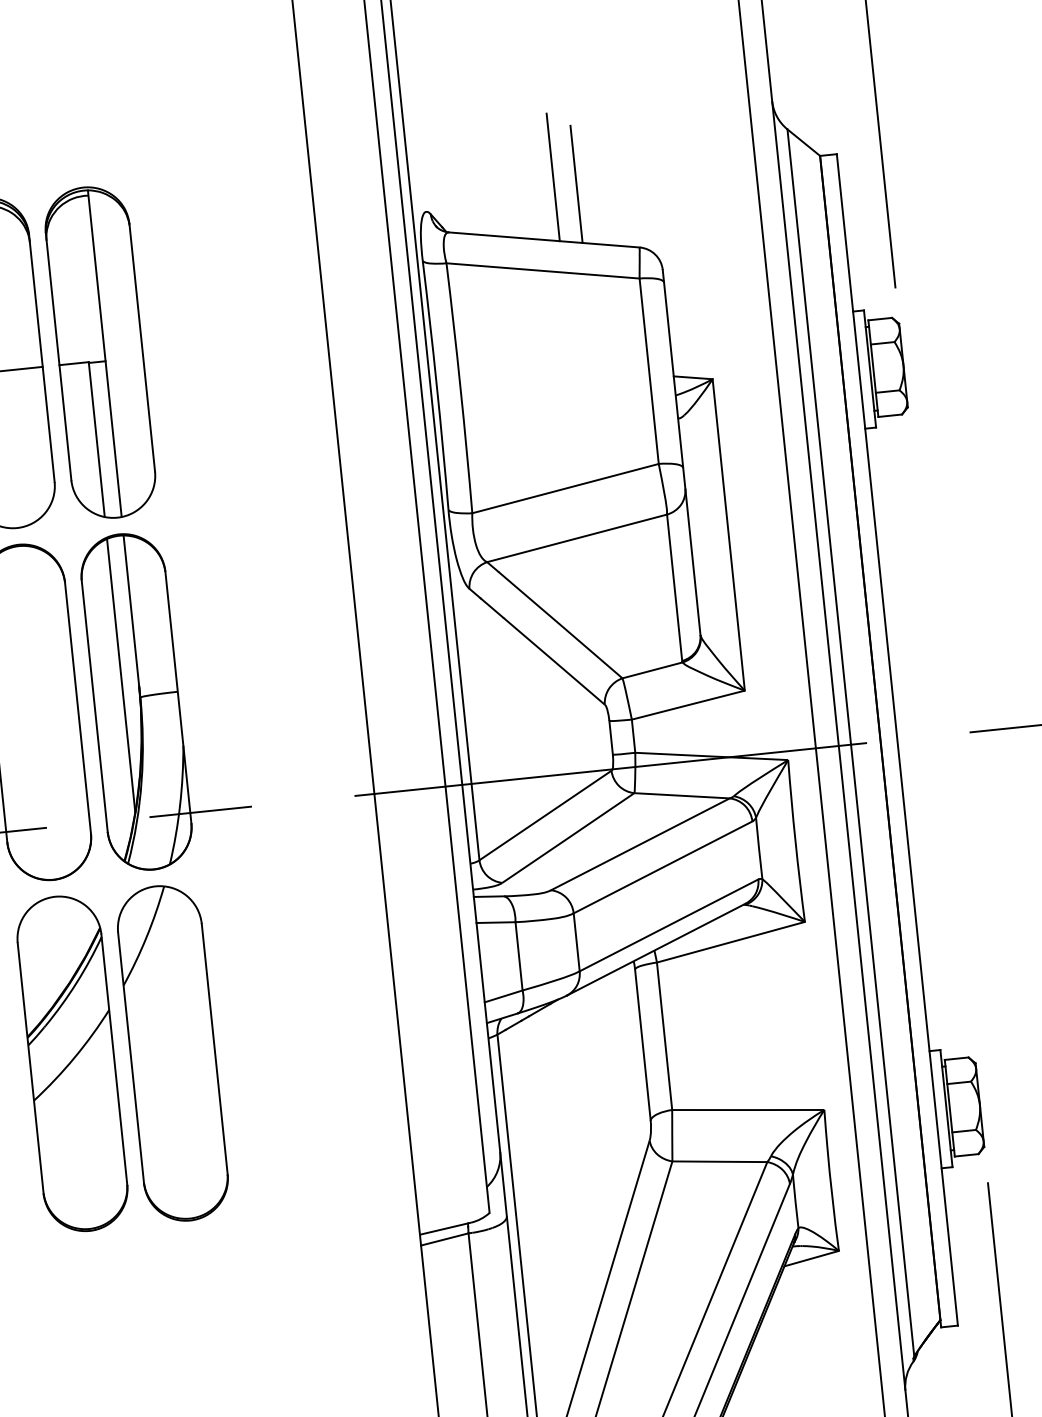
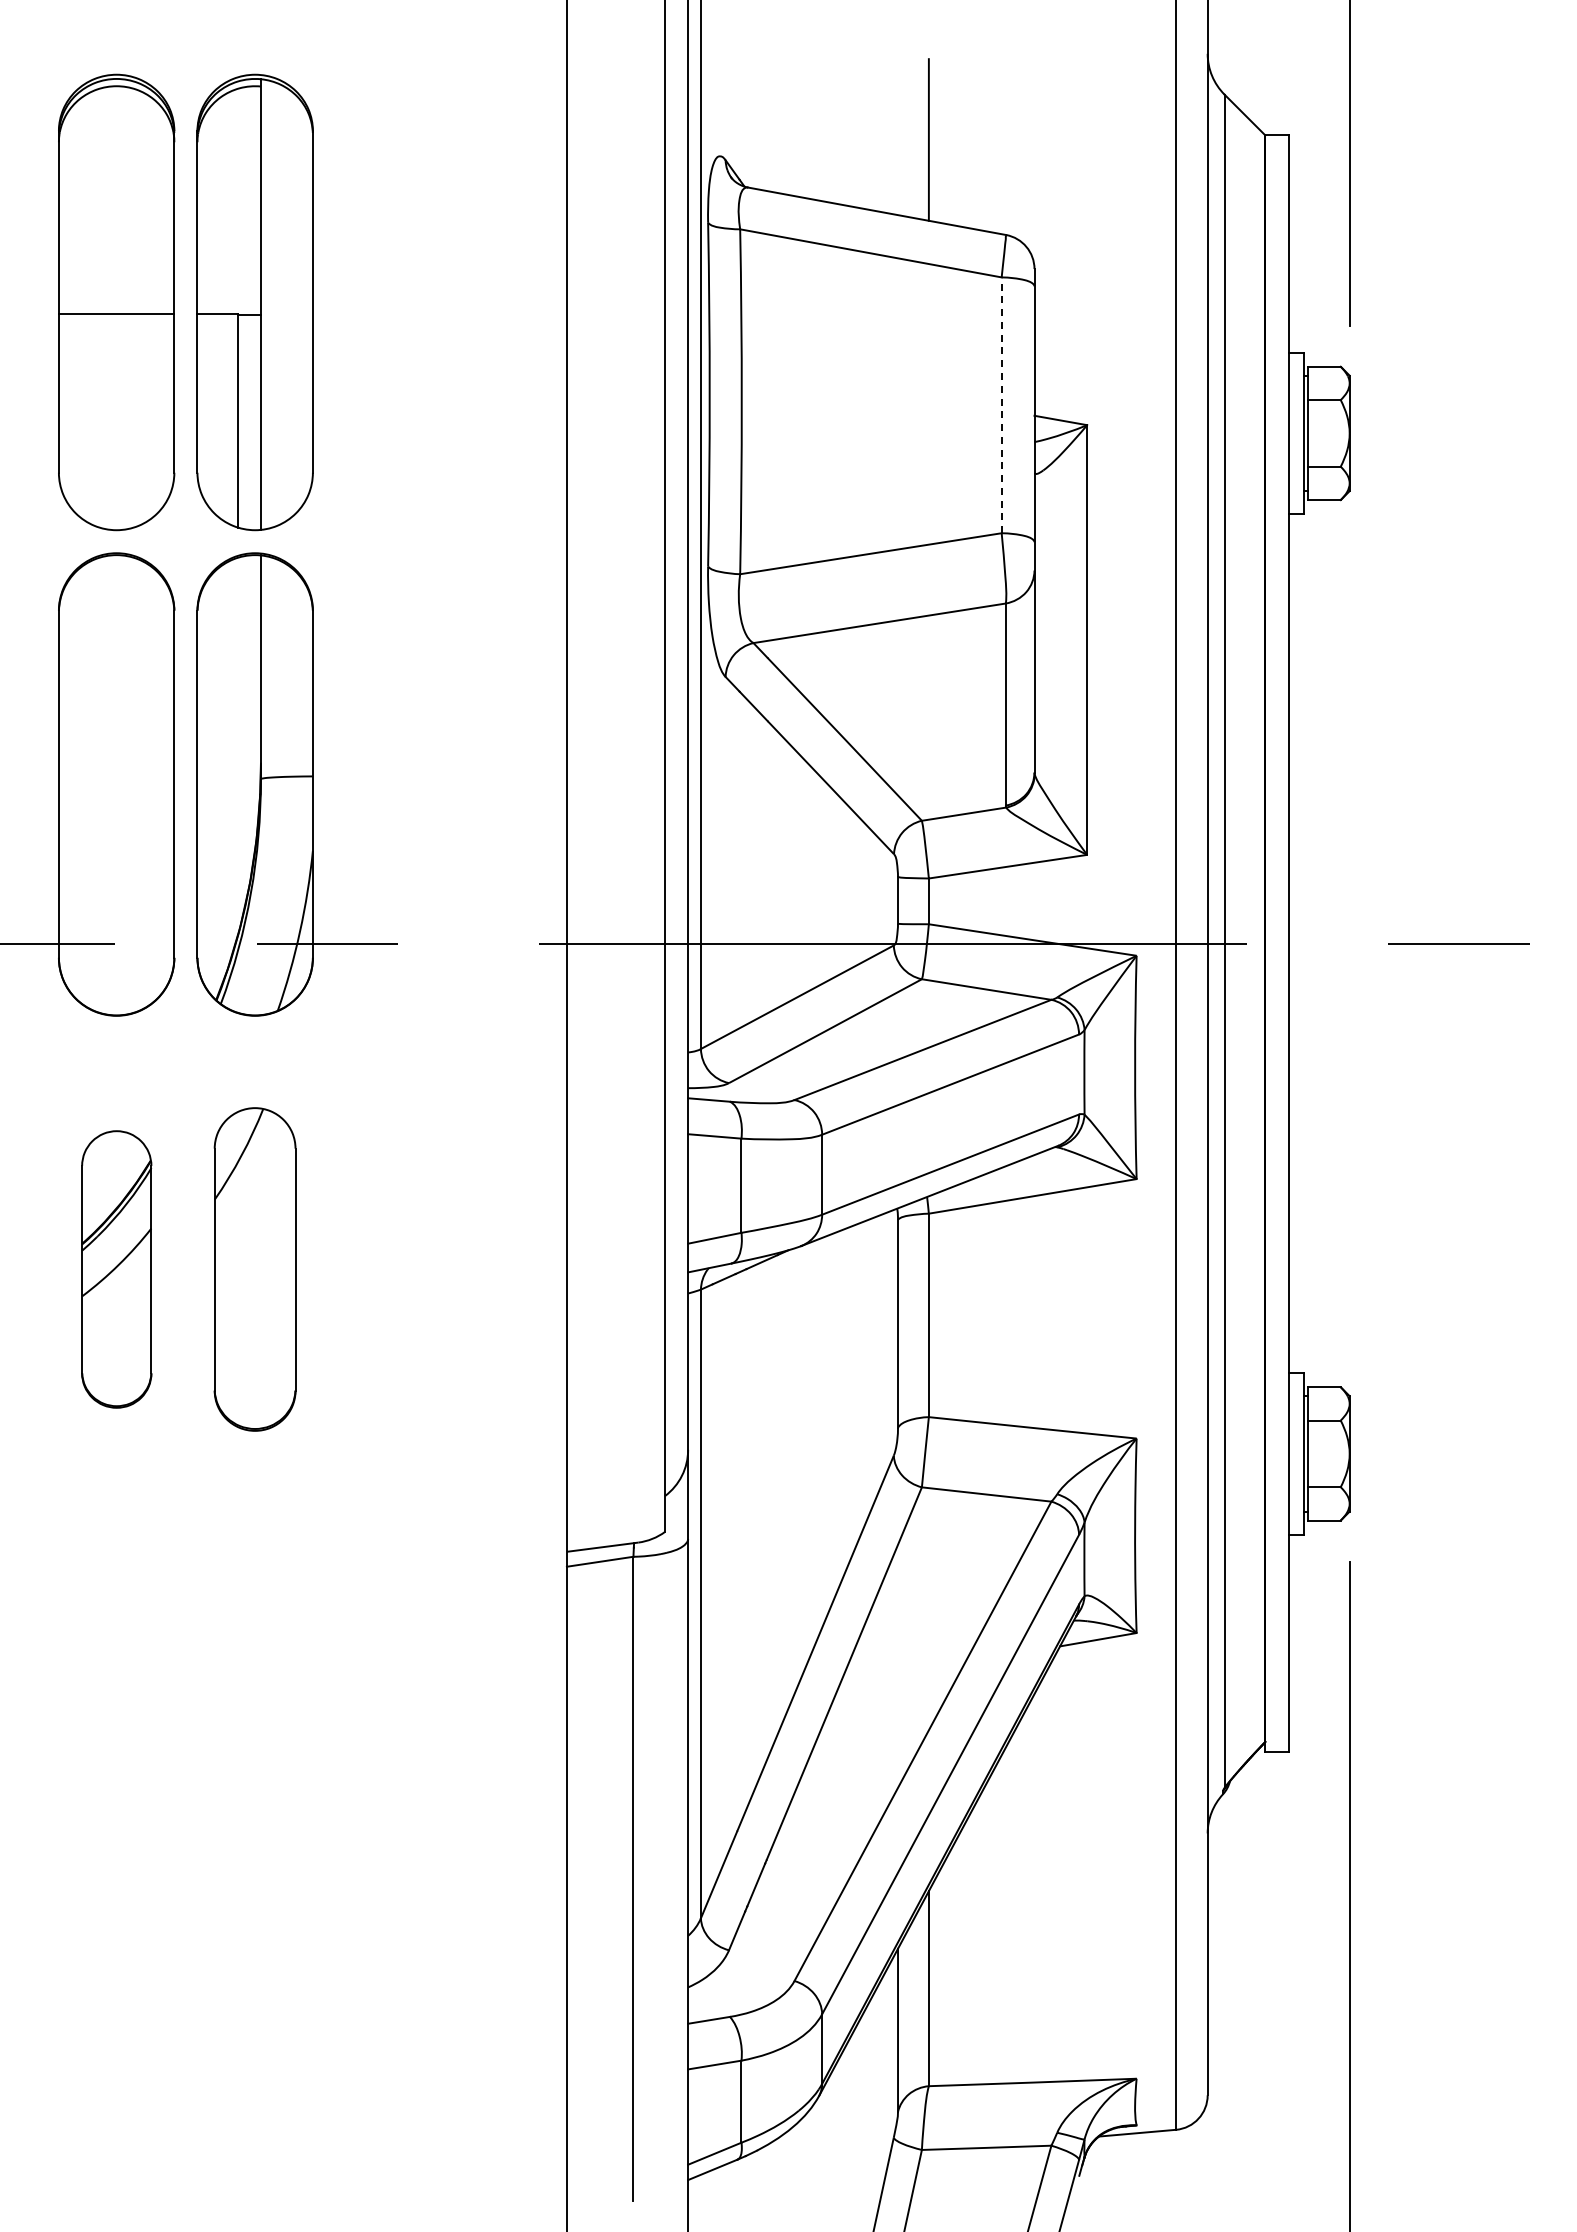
line: (553, 177) -> (898, 127), removed
line: (649, 371) -> (1001, 405), solid -> dashed
line: (120, 675) -> (237, 746), removed
part: (172, 1053) -> (254, 1269), size x0.7
part: (72, 1063) -> (116, 1269), size x0.6

